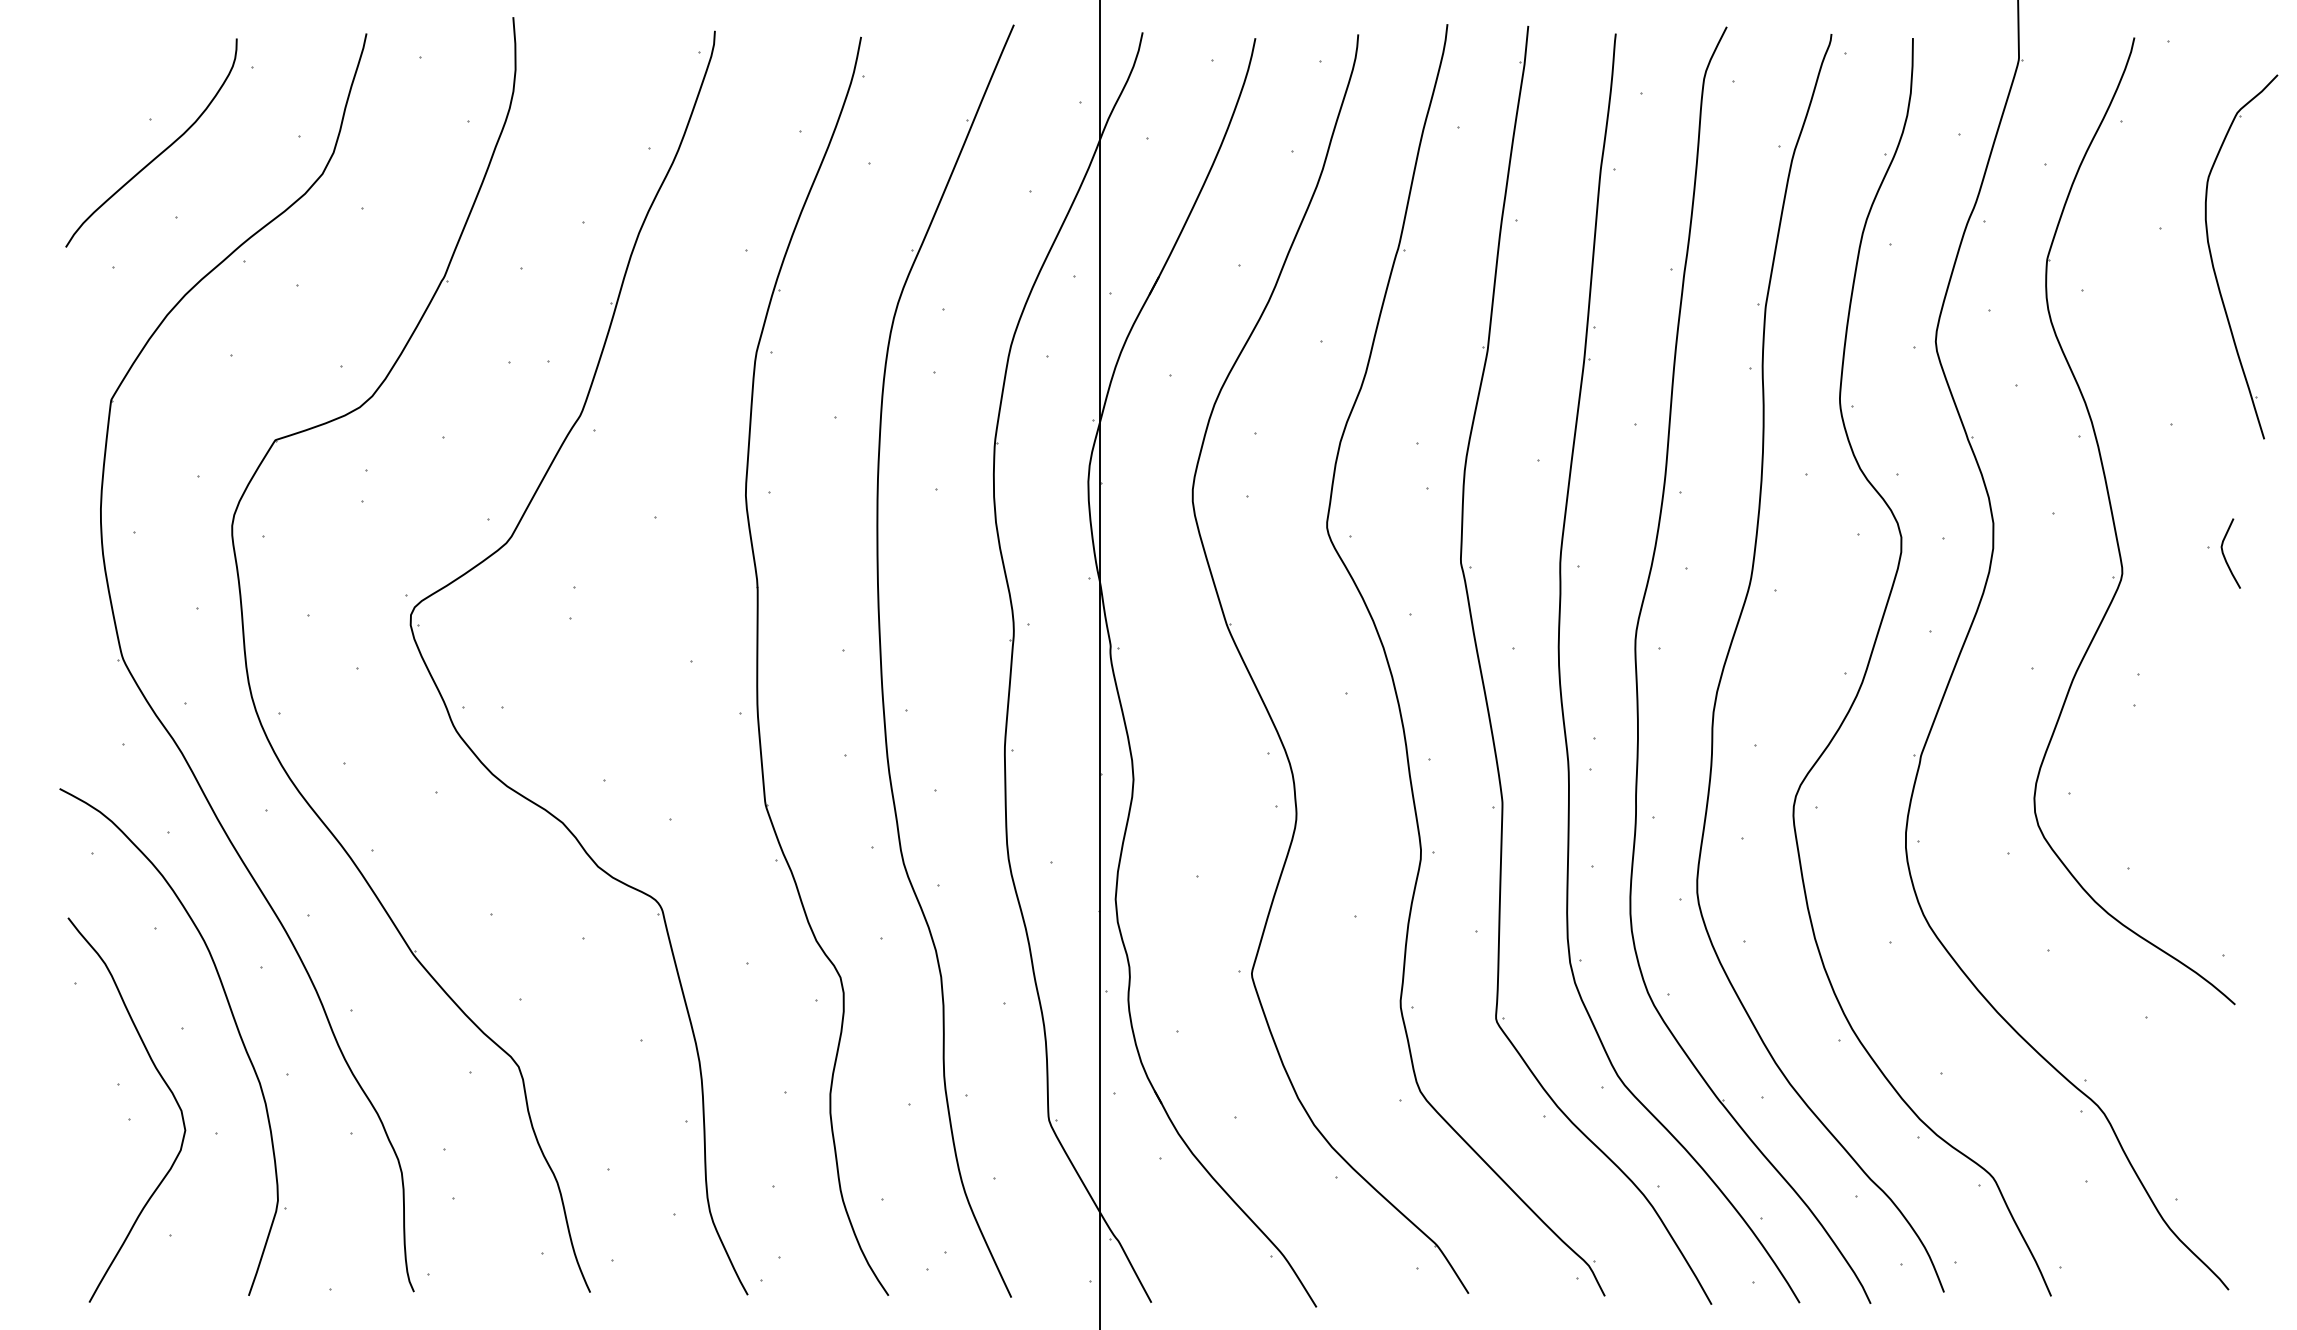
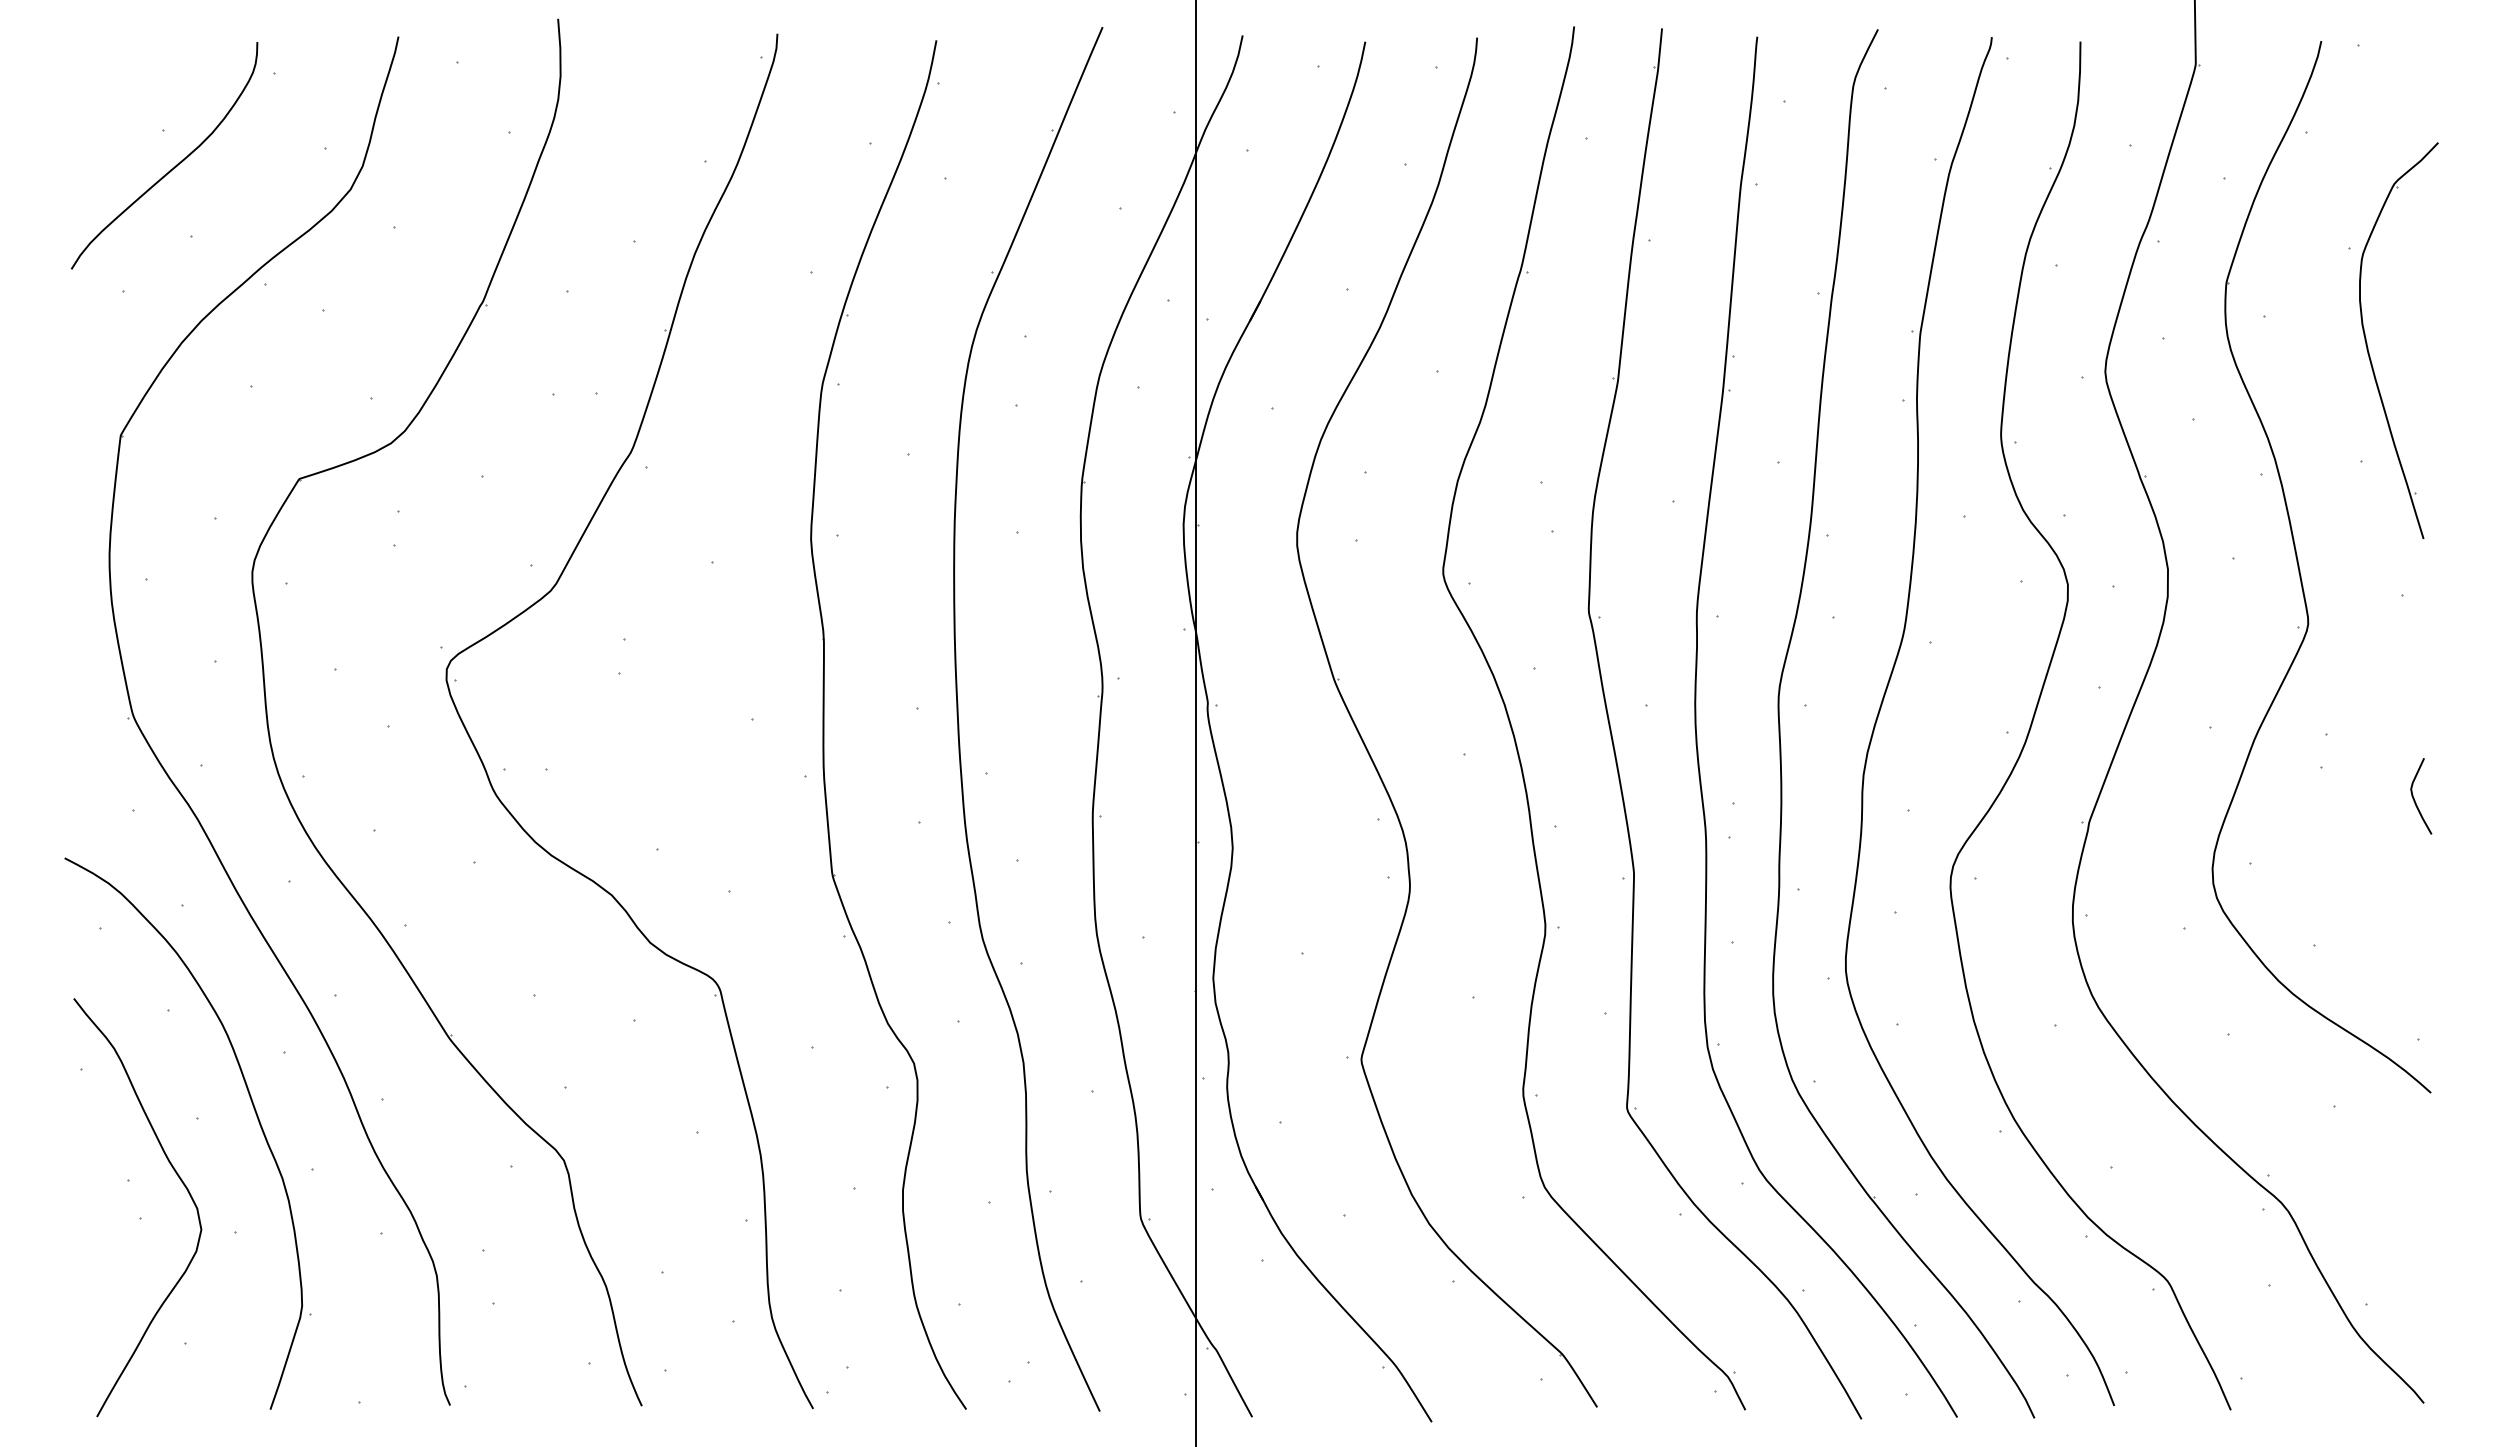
part: (2213, 263) -> (2368, 347), moved
curve: (2224, 554) -> (2414, 797), moved

